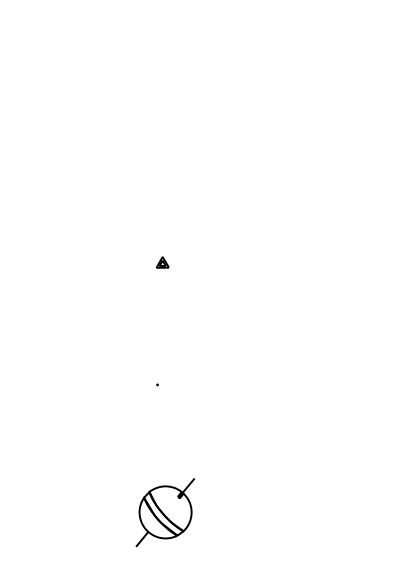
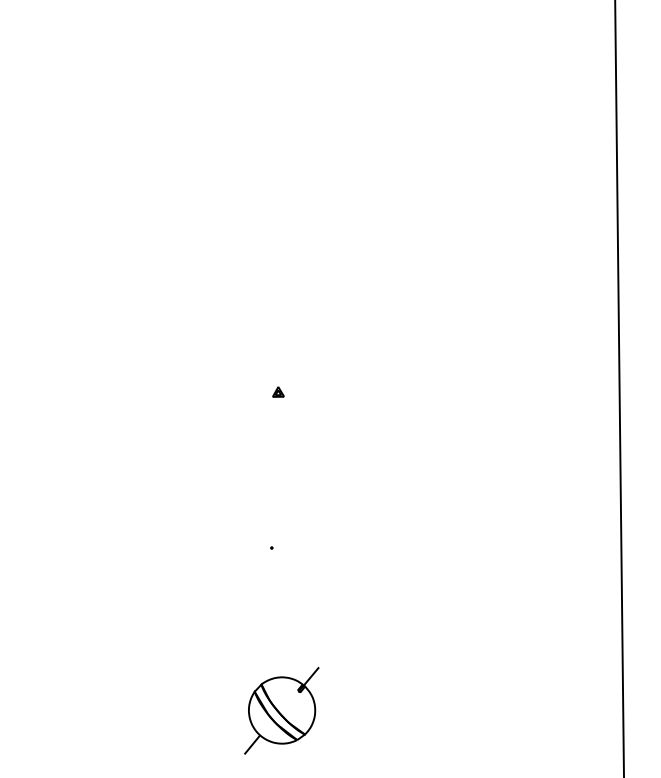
part: (162, 262) -> (278, 391), size x0.71

